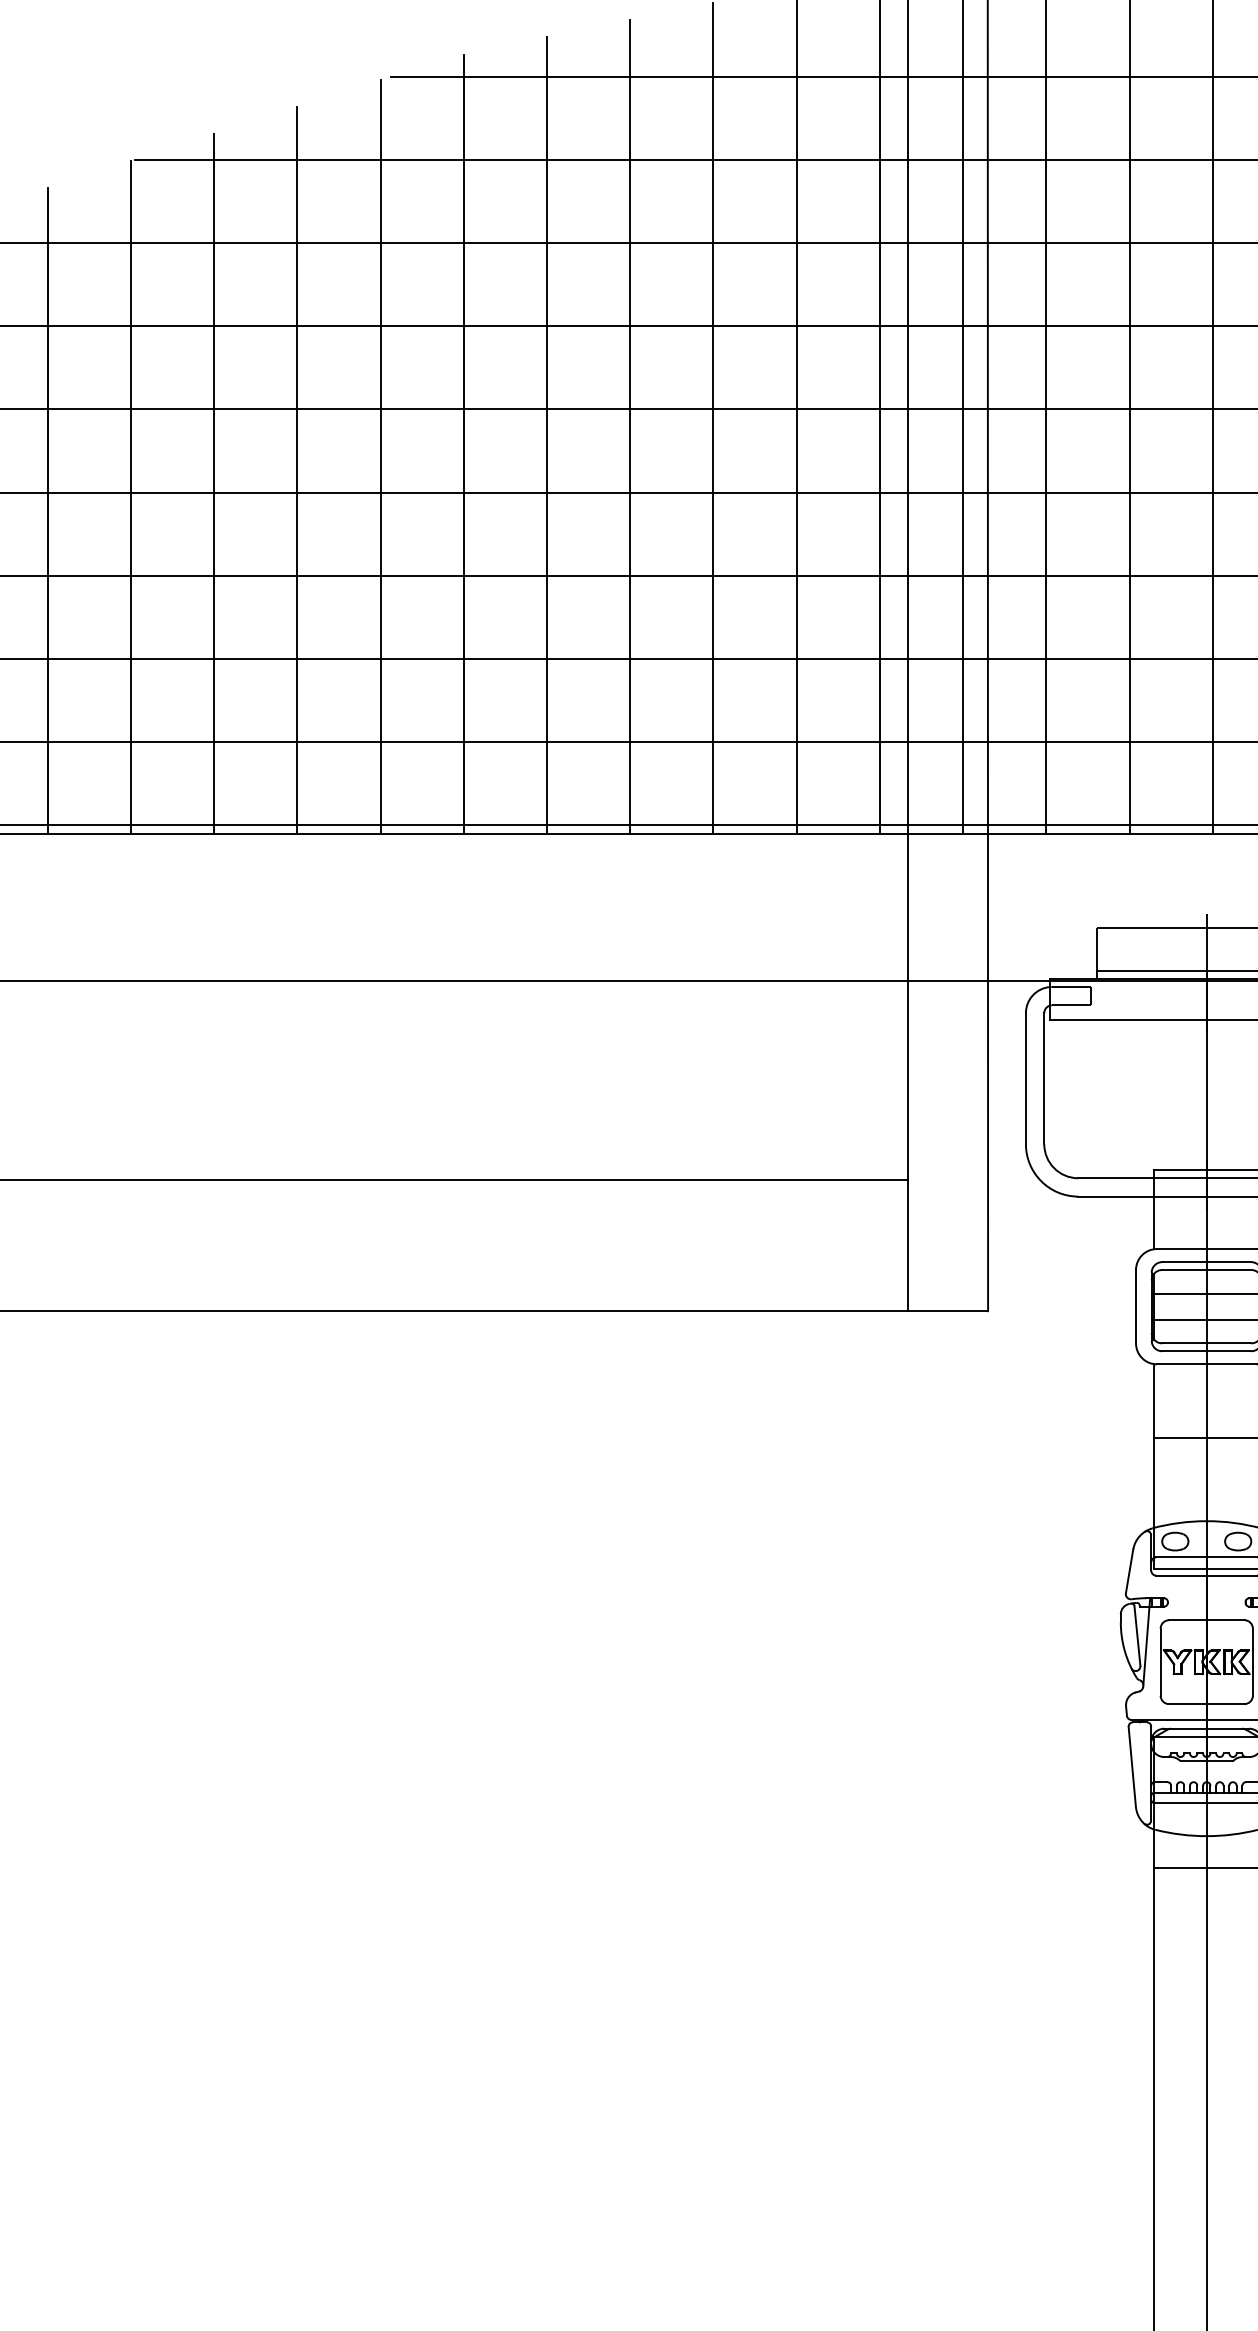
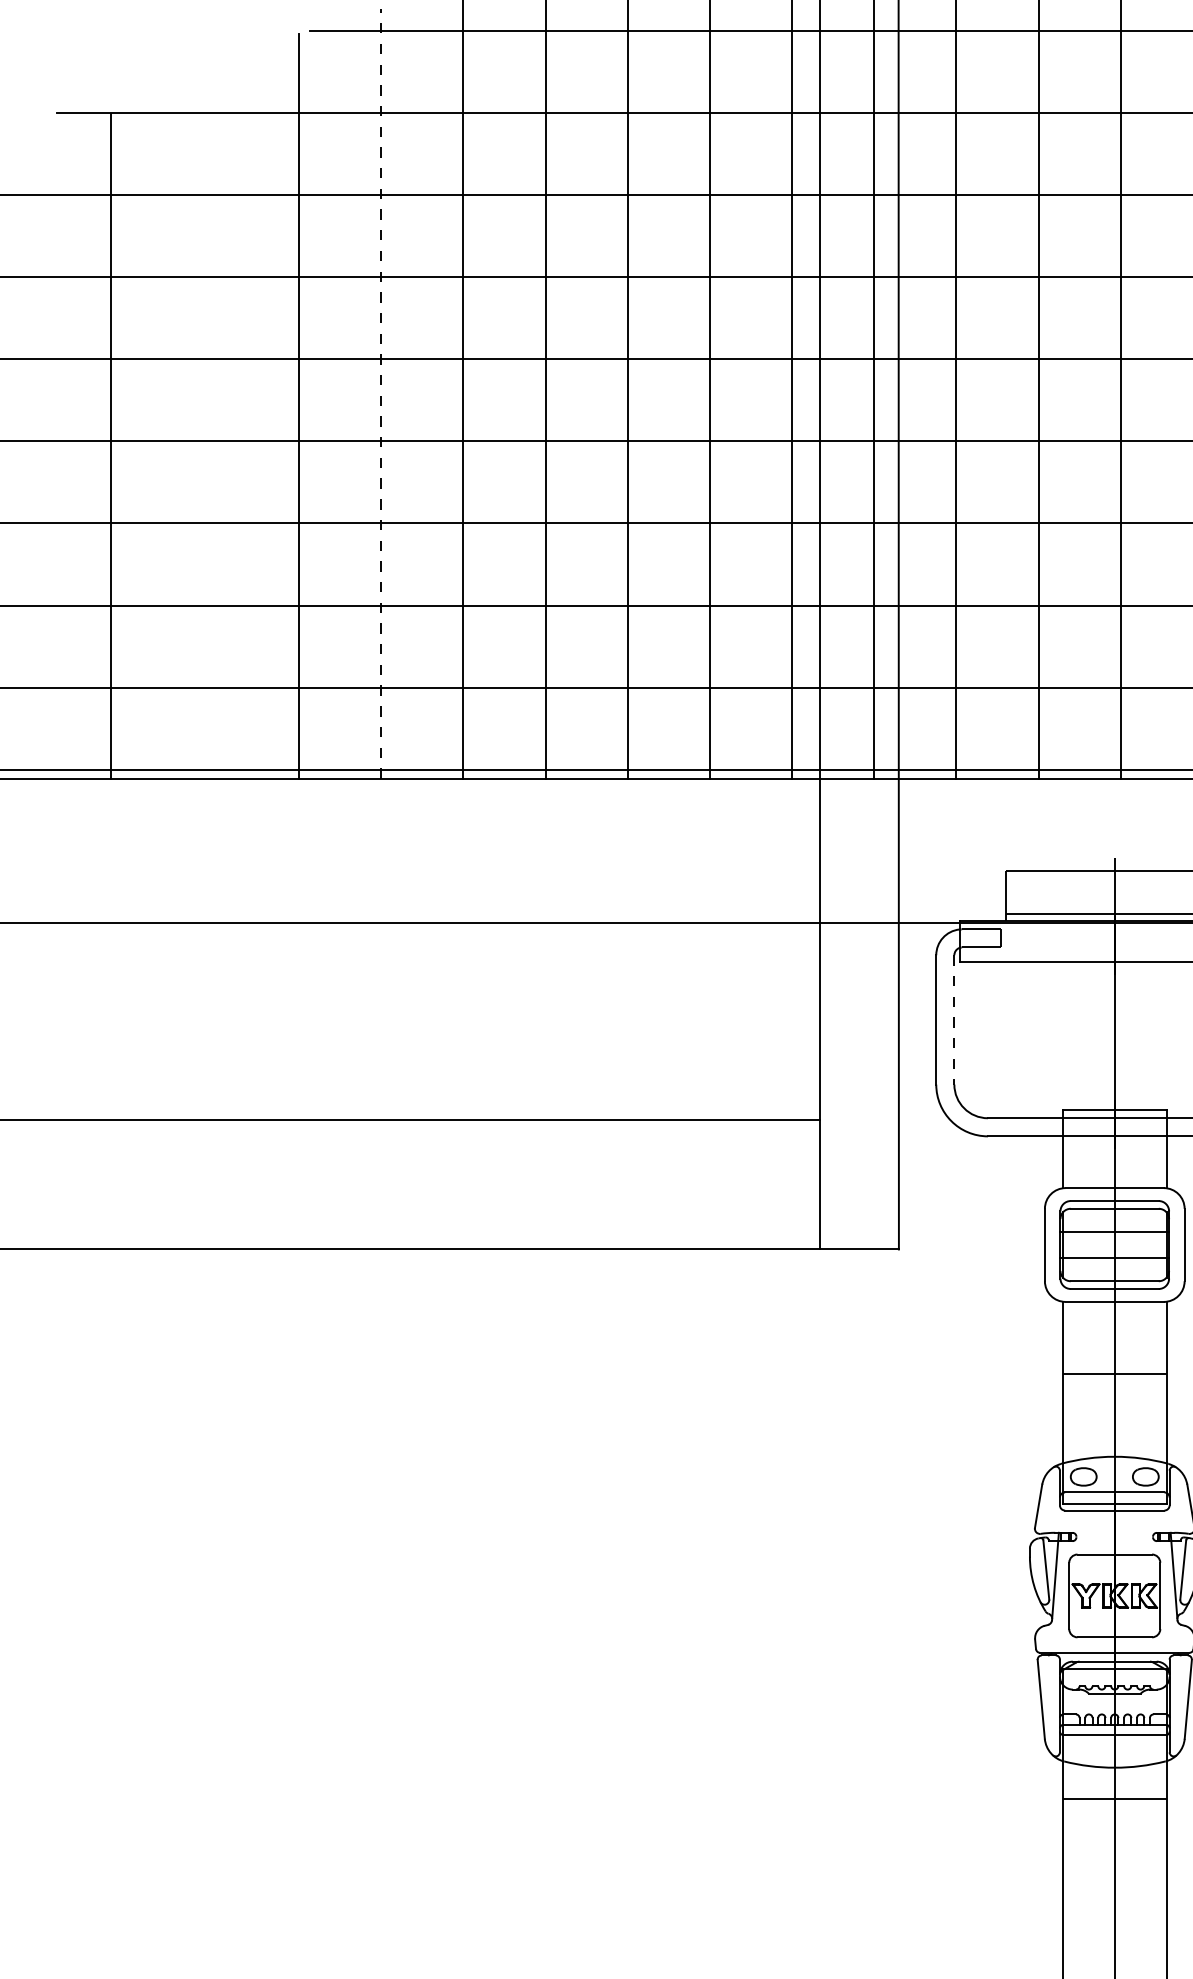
line: (463, 444) -> (381, 393), solid -> dashed
line: (297, 470) -> (217, 419), removed
line: (214, 484) -> (135, 433), removed
line: (131, 497) -> (111, 446), moved
line: (1044, 1078) -> (954, 1019), solid -> dashed

